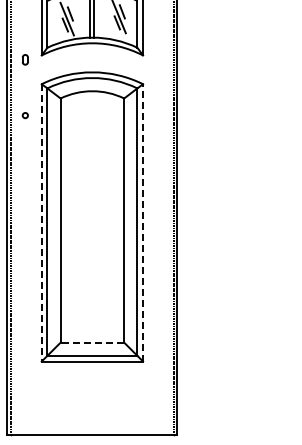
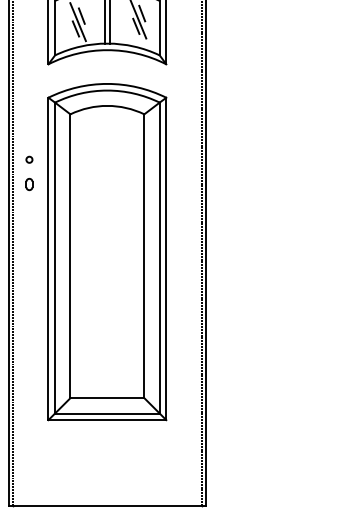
part: (24, 59) -> (28, 184), moved
circle: (24, 115) -> (28, 159), moved
line: (41, 222) -> (48, 258), dashed -> solid
line: (143, 222) -> (166, 258), dashed -> solid
line: (92, 342) -> (107, 398), dashed -> solid

